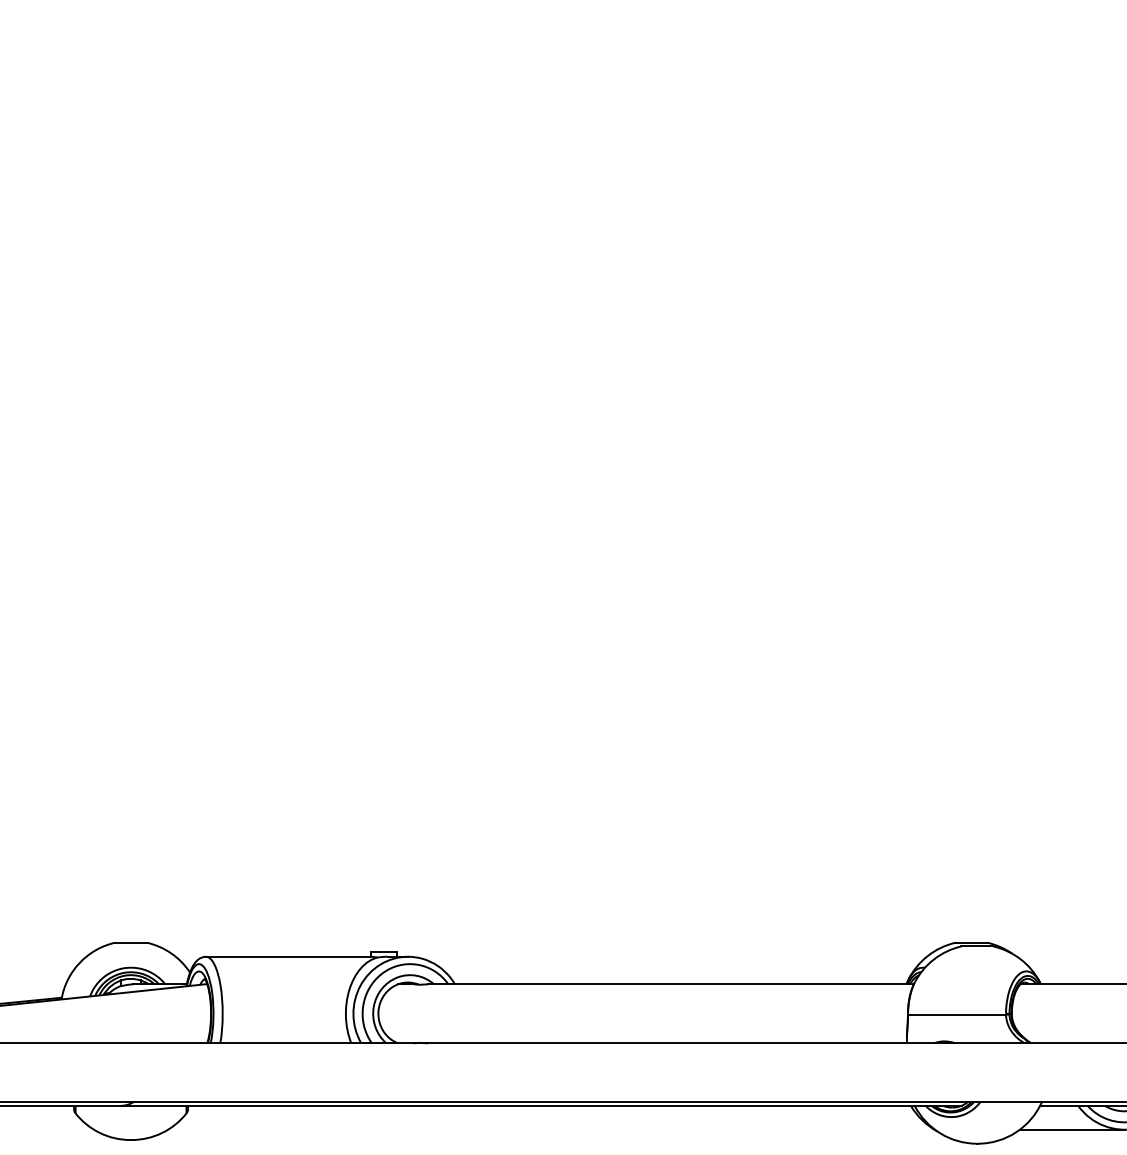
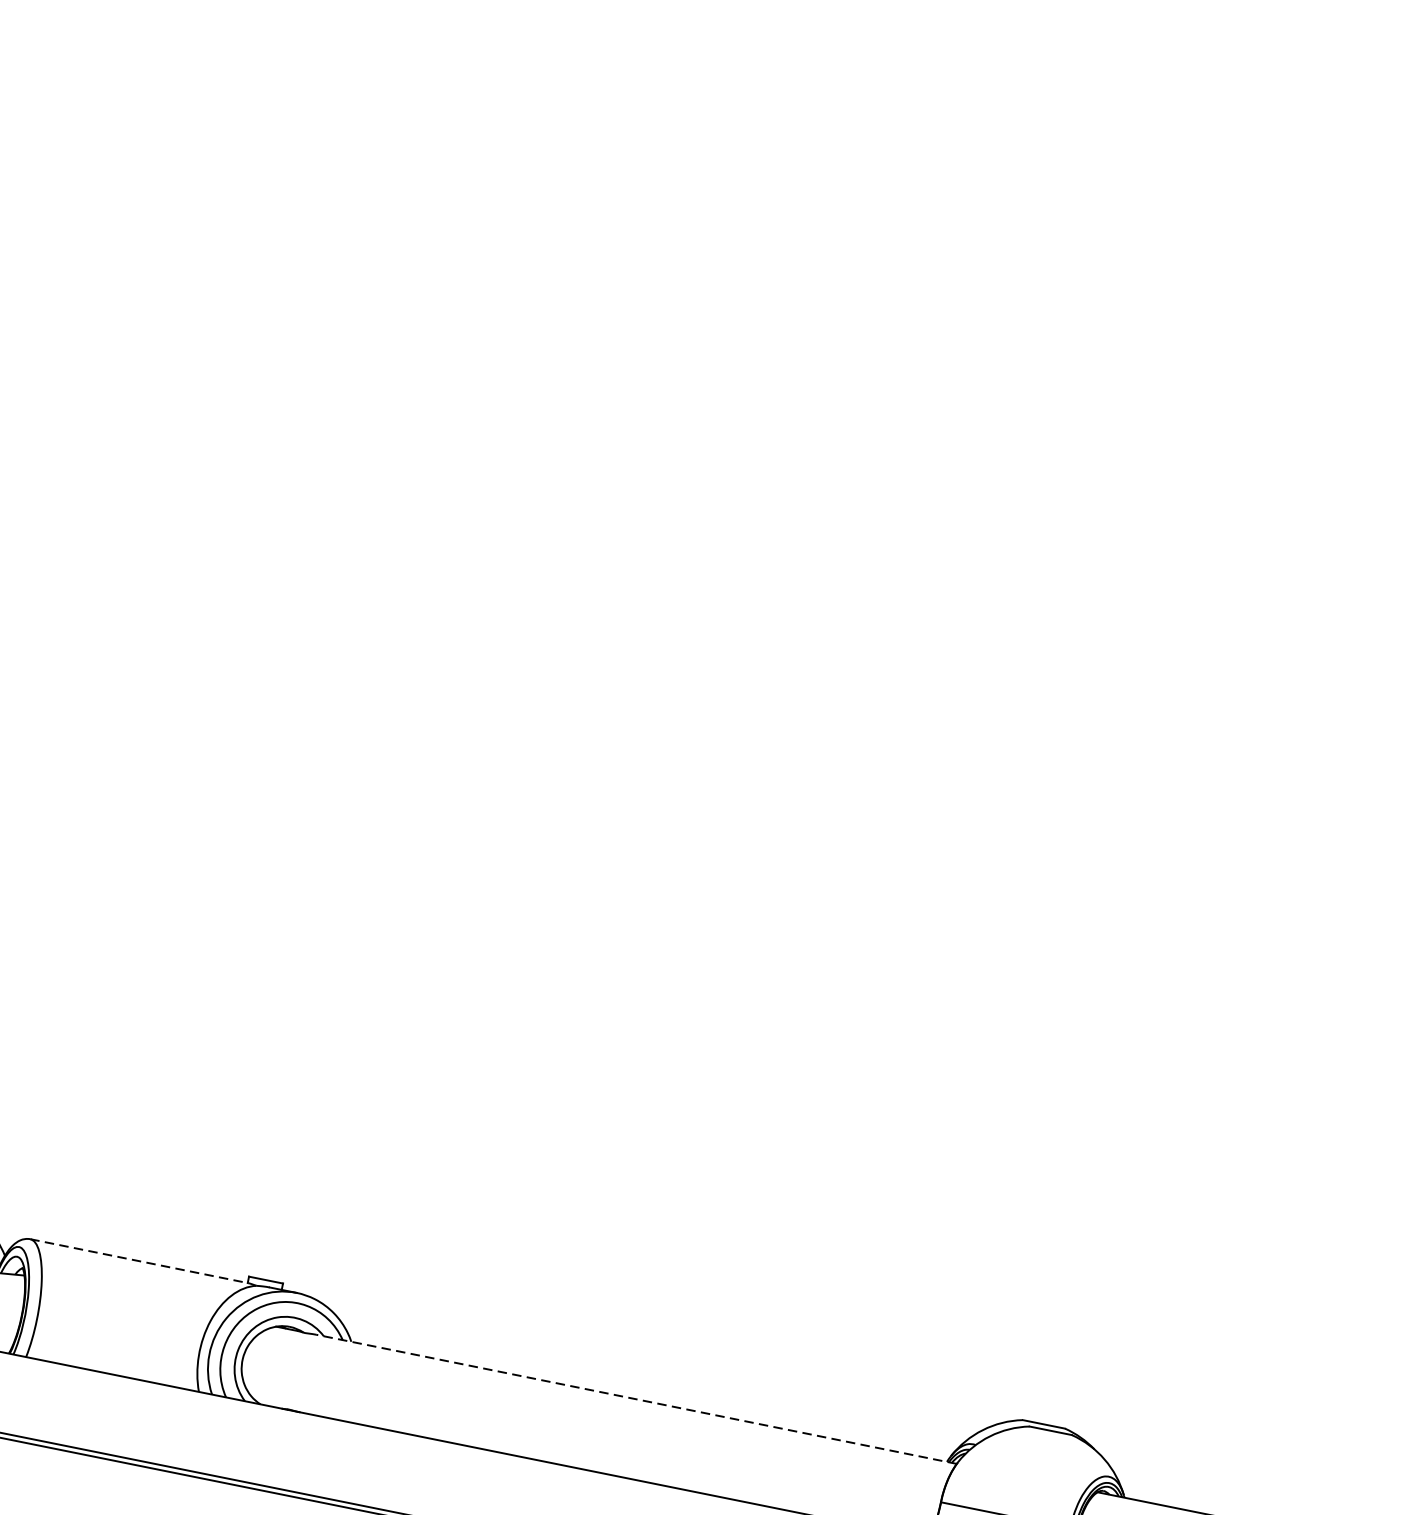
line: (288, 956) -> (139, 1260), solid -> dashed
line: (671, 984) -> (637, 1399), solid -> dashed

